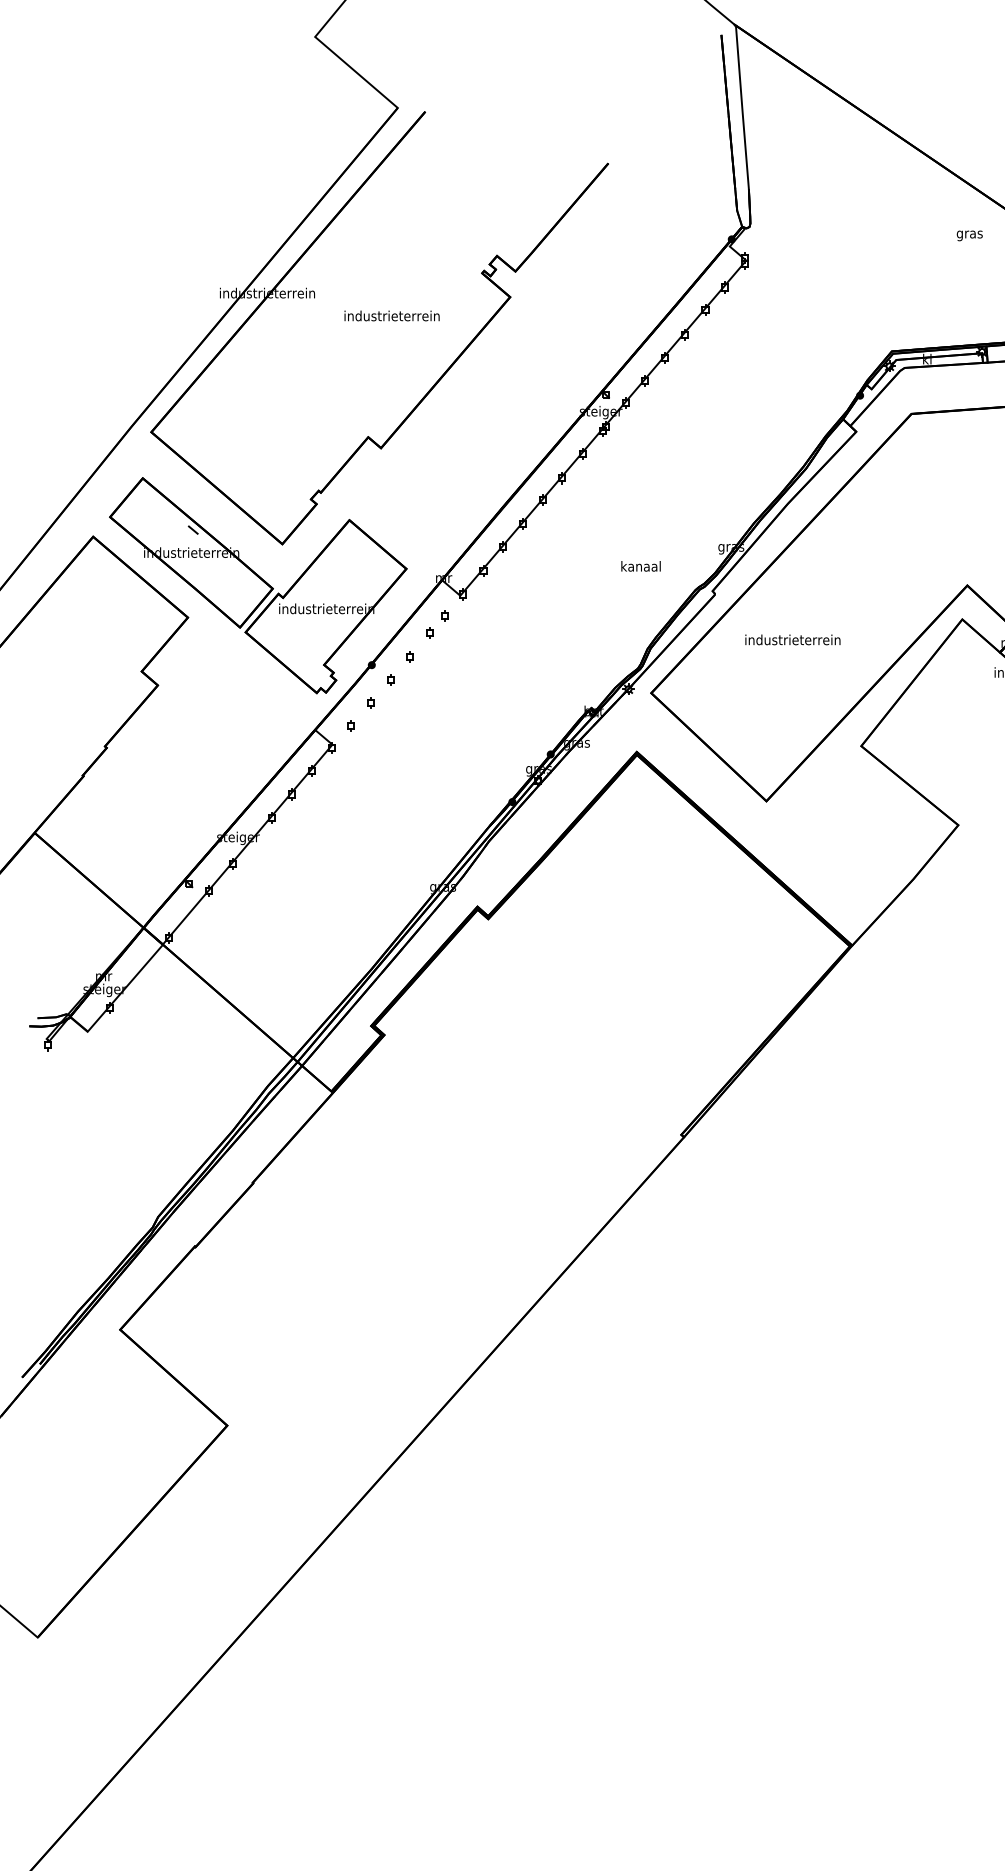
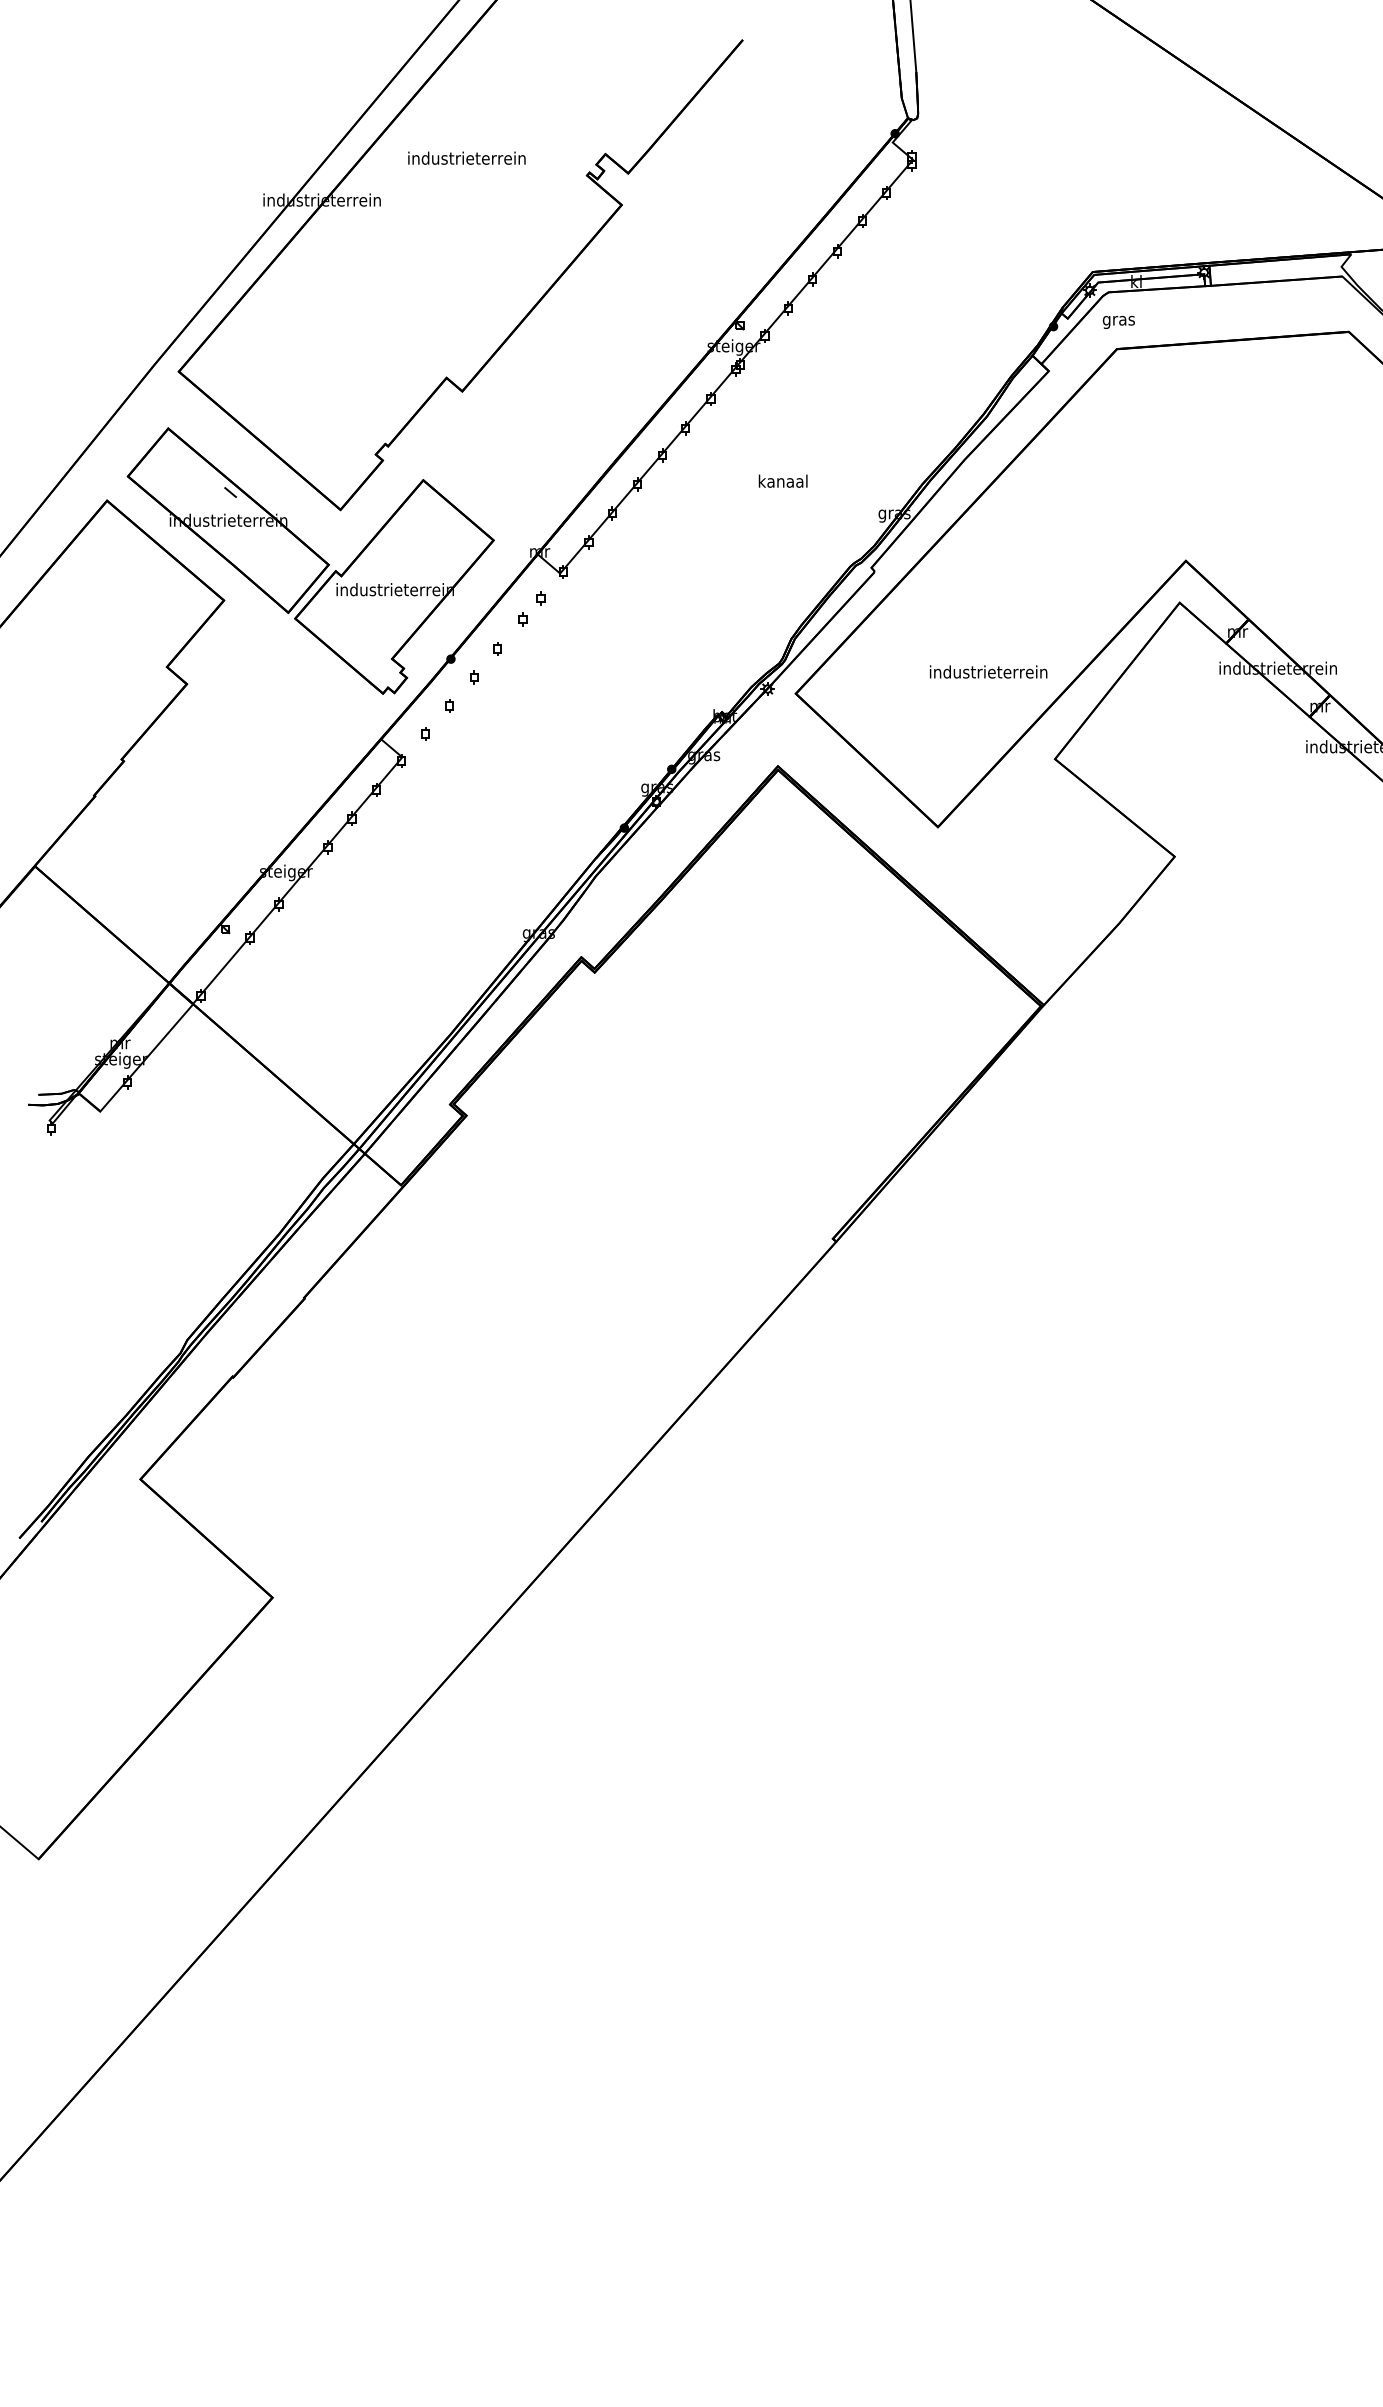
text: (969, 235) -> (1118, 321), moved
text: (391, 315) -> (466, 157), moved
text: (640, 565) -> (782, 480), moved
text: (792, 639) -> (988, 671), moved

